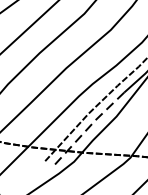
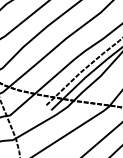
line: (86, 128) -> (78, 83), dashed -> solid

